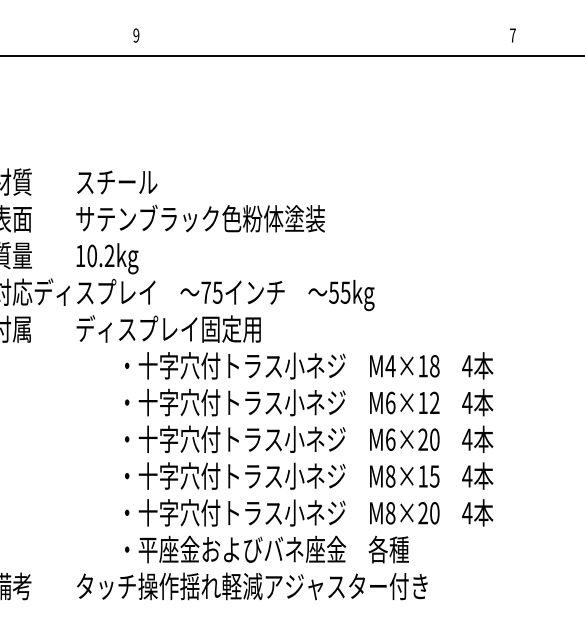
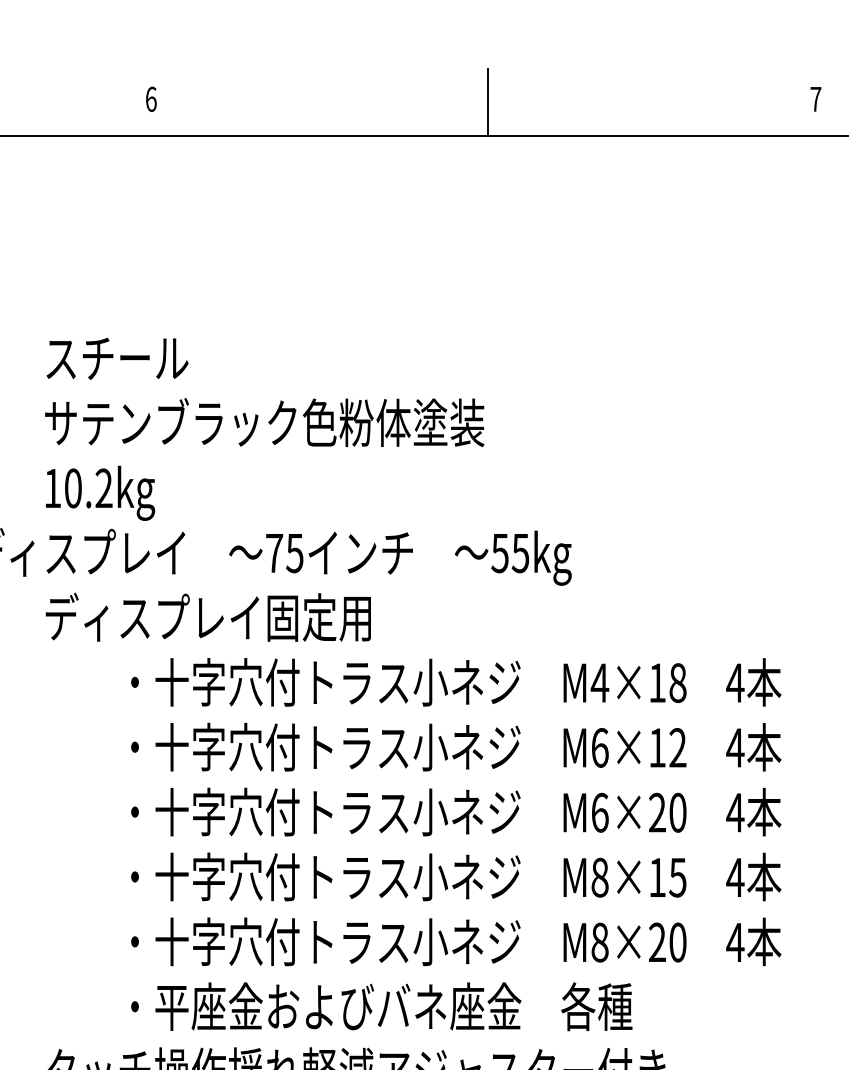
text: (136, 35) -> (151, 99), 9 -> 6
line: (327, 37) -> (488, 102), added

